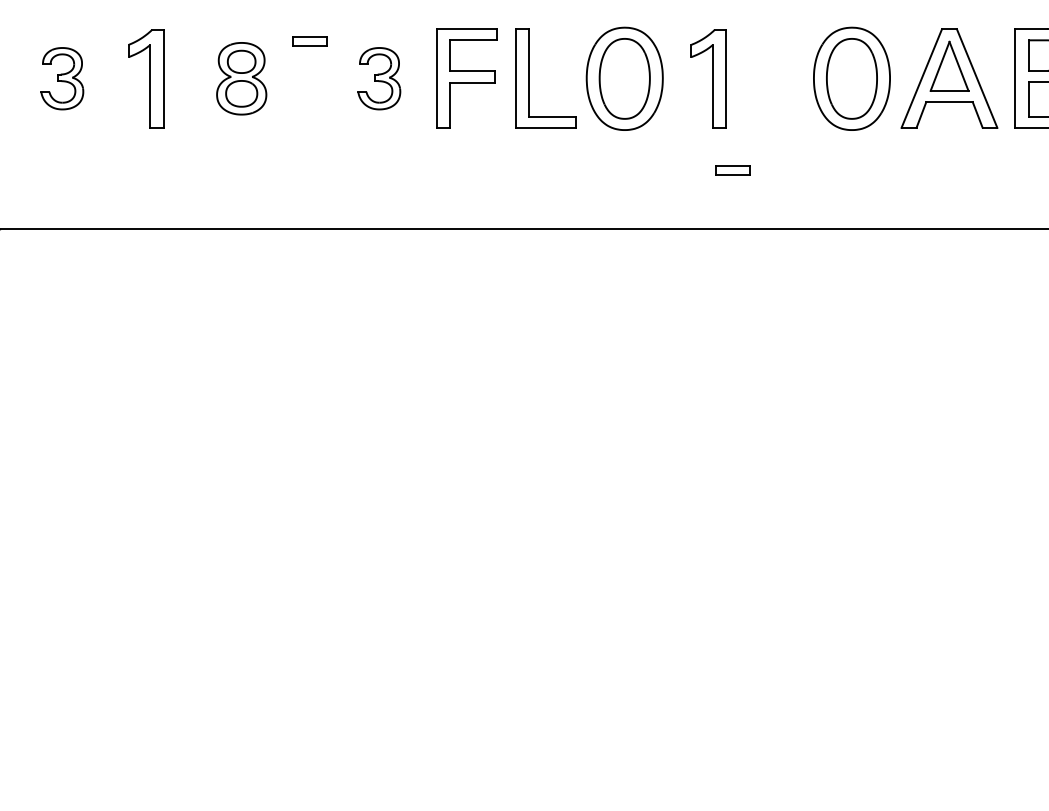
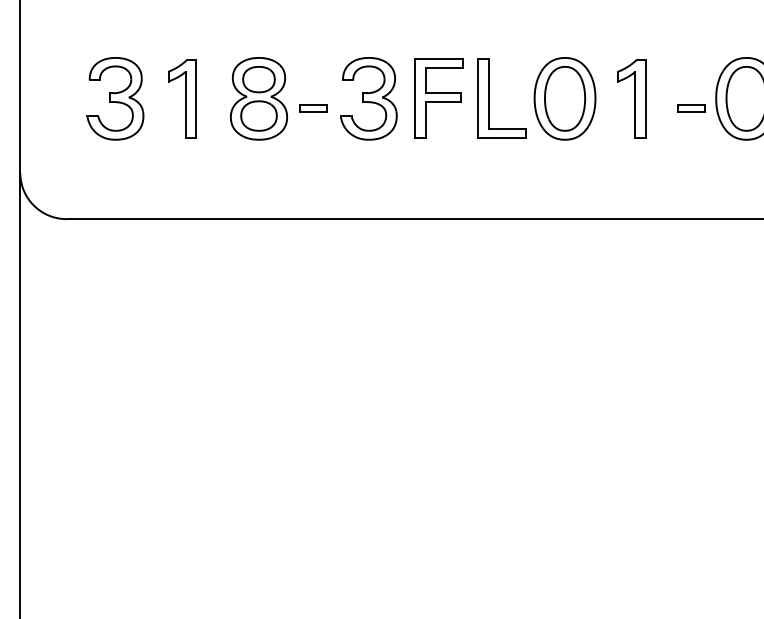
part: (309, 41) -> (313, 108), moved
part: (62, 78) -> (115, 98), size x1.67
part: (241, 78) -> (258, 98), size x1.43
part: (379, 78) -> (369, 98), size x1.67
part: (732, 170) -> (691, 108), moved

